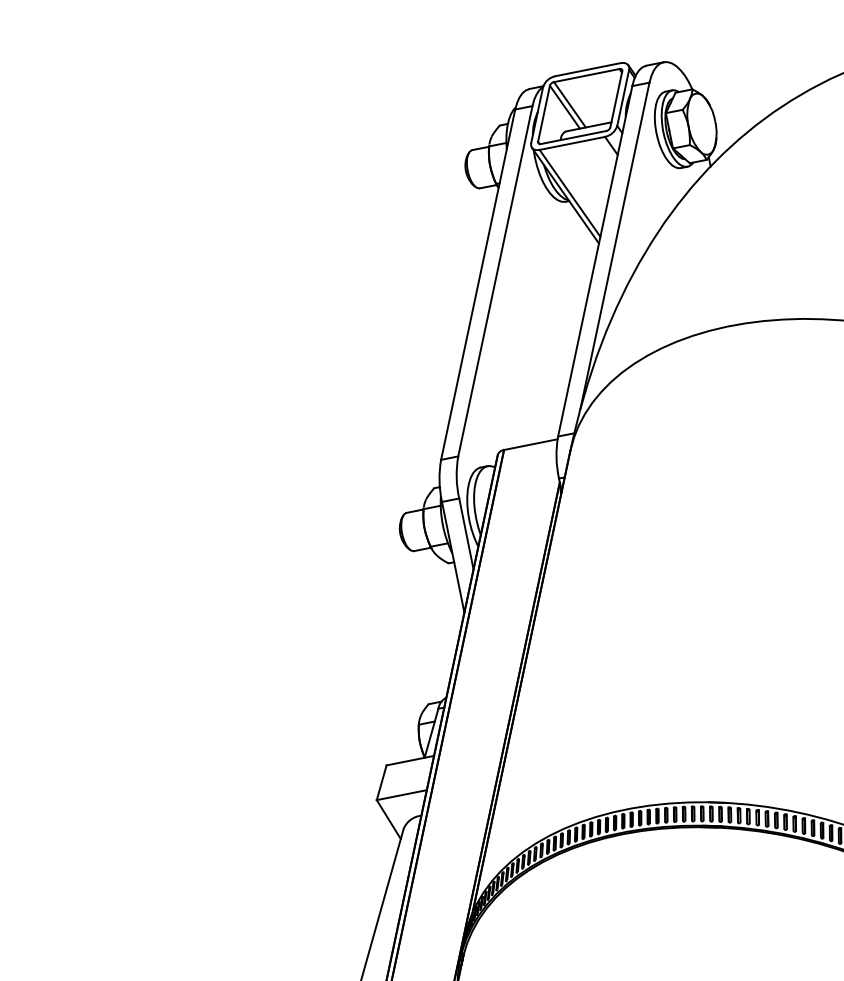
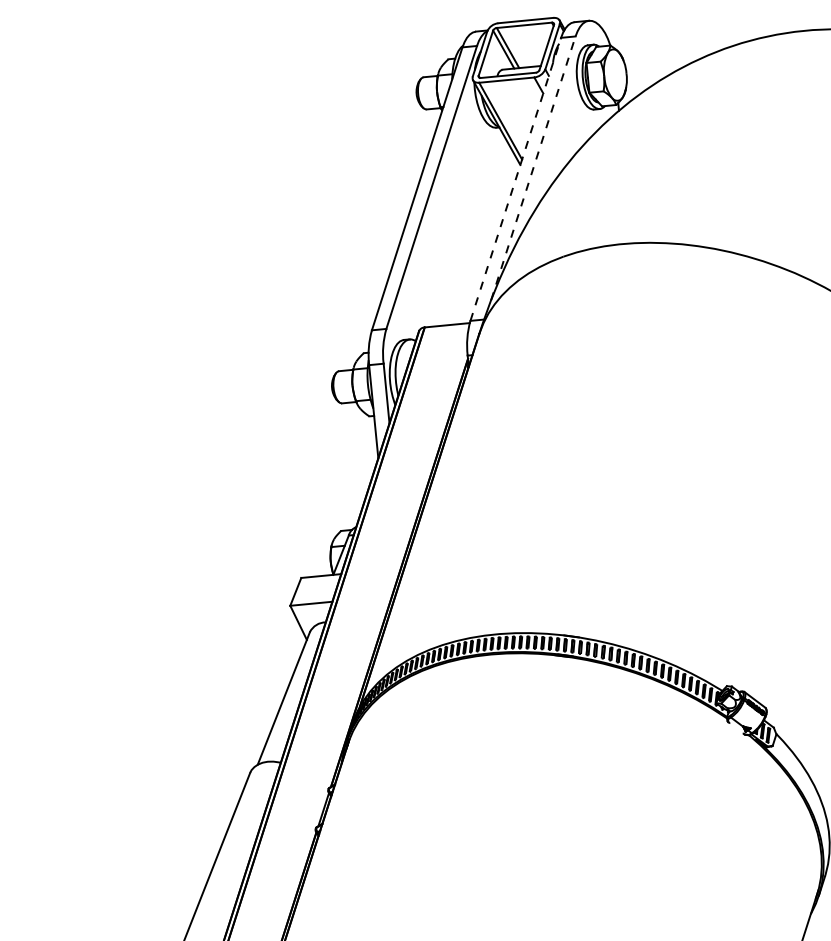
line: (615, 244) -> (533, 167), solid -> dashed
line: (594, 261) -> (515, 179), solid -> dashed

